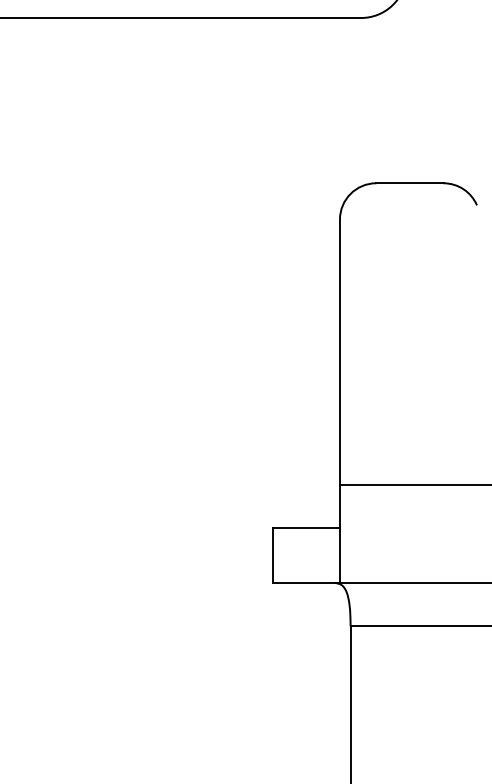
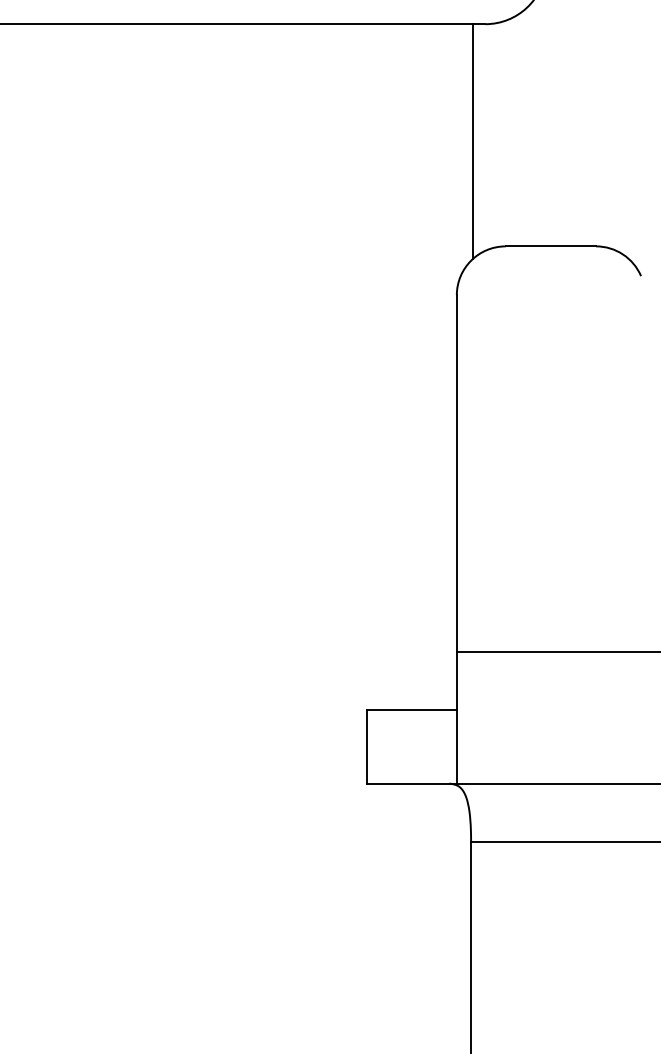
line: (352, 105) -> (473, 141), added

